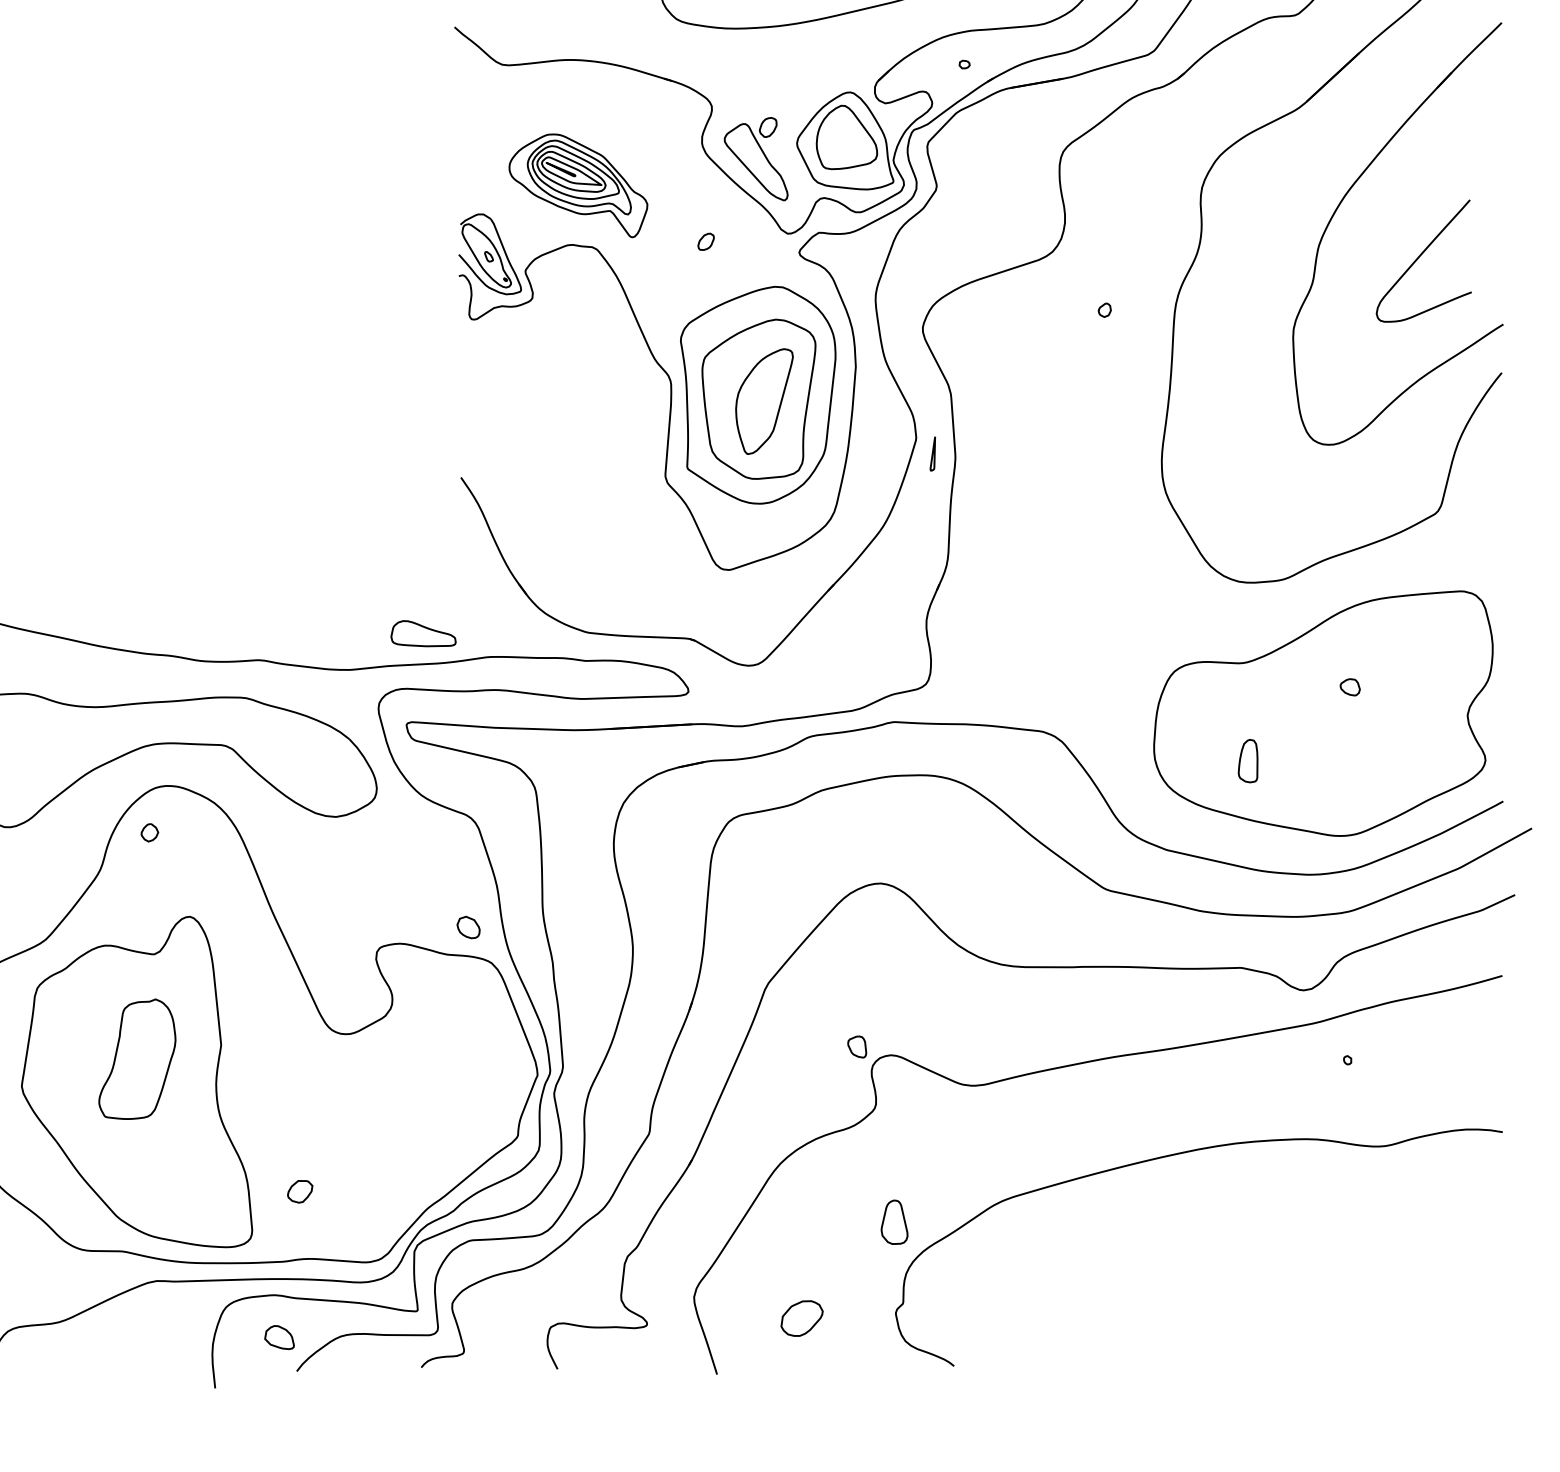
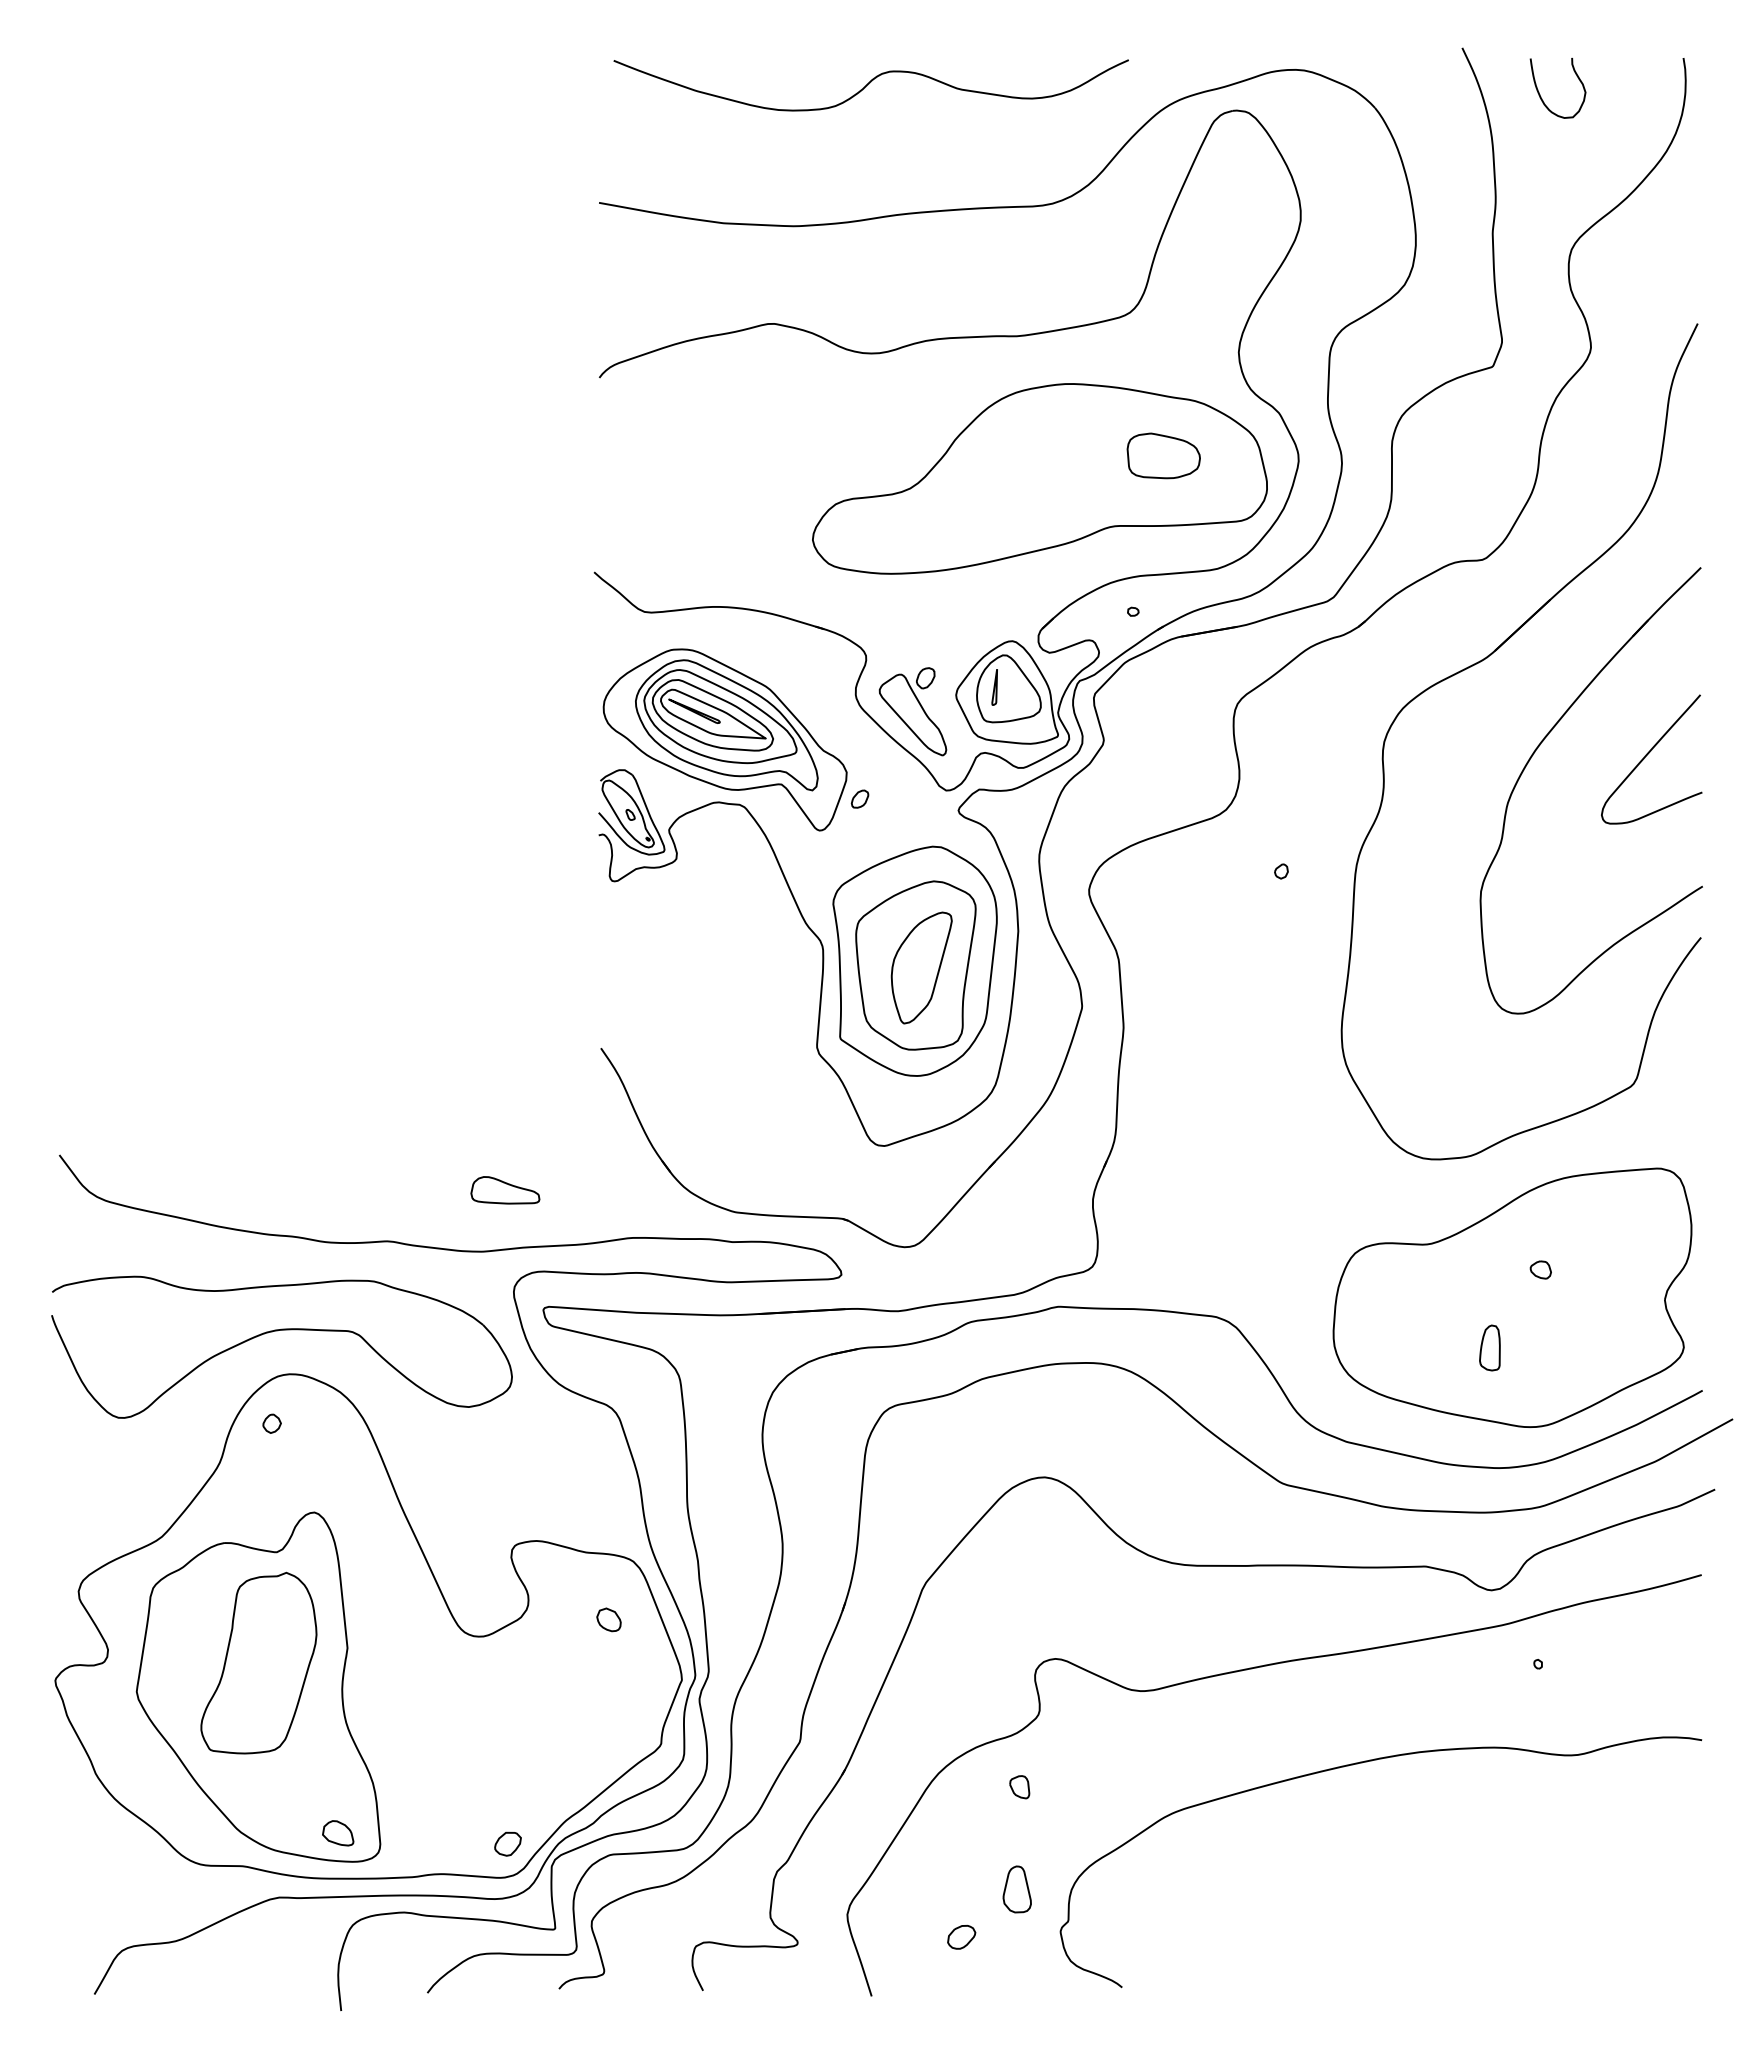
part: (577, 185) -> (724, 739), size x1.67
curve: (1419, 257) -> (1647, 755), moved
part: (932, 454) -> (994, 687), moved
part: (423, 633) -> (505, 1190), moved
part: (1247, 760) -> (1489, 1347), moved
part: (468, 927) -> (608, 1619), moved
part: (856, 1047) -> (1019, 1787), moved
part: (136, 1058) -> (258, 1662), size x1.43
part: (299, 1191) -> (507, 1843), moved
part: (893, 1222) -> (1016, 1889), moved
part: (802, 1318) -> (961, 1937), size x0.62
part: (279, 1337) -> (338, 1833), moved

